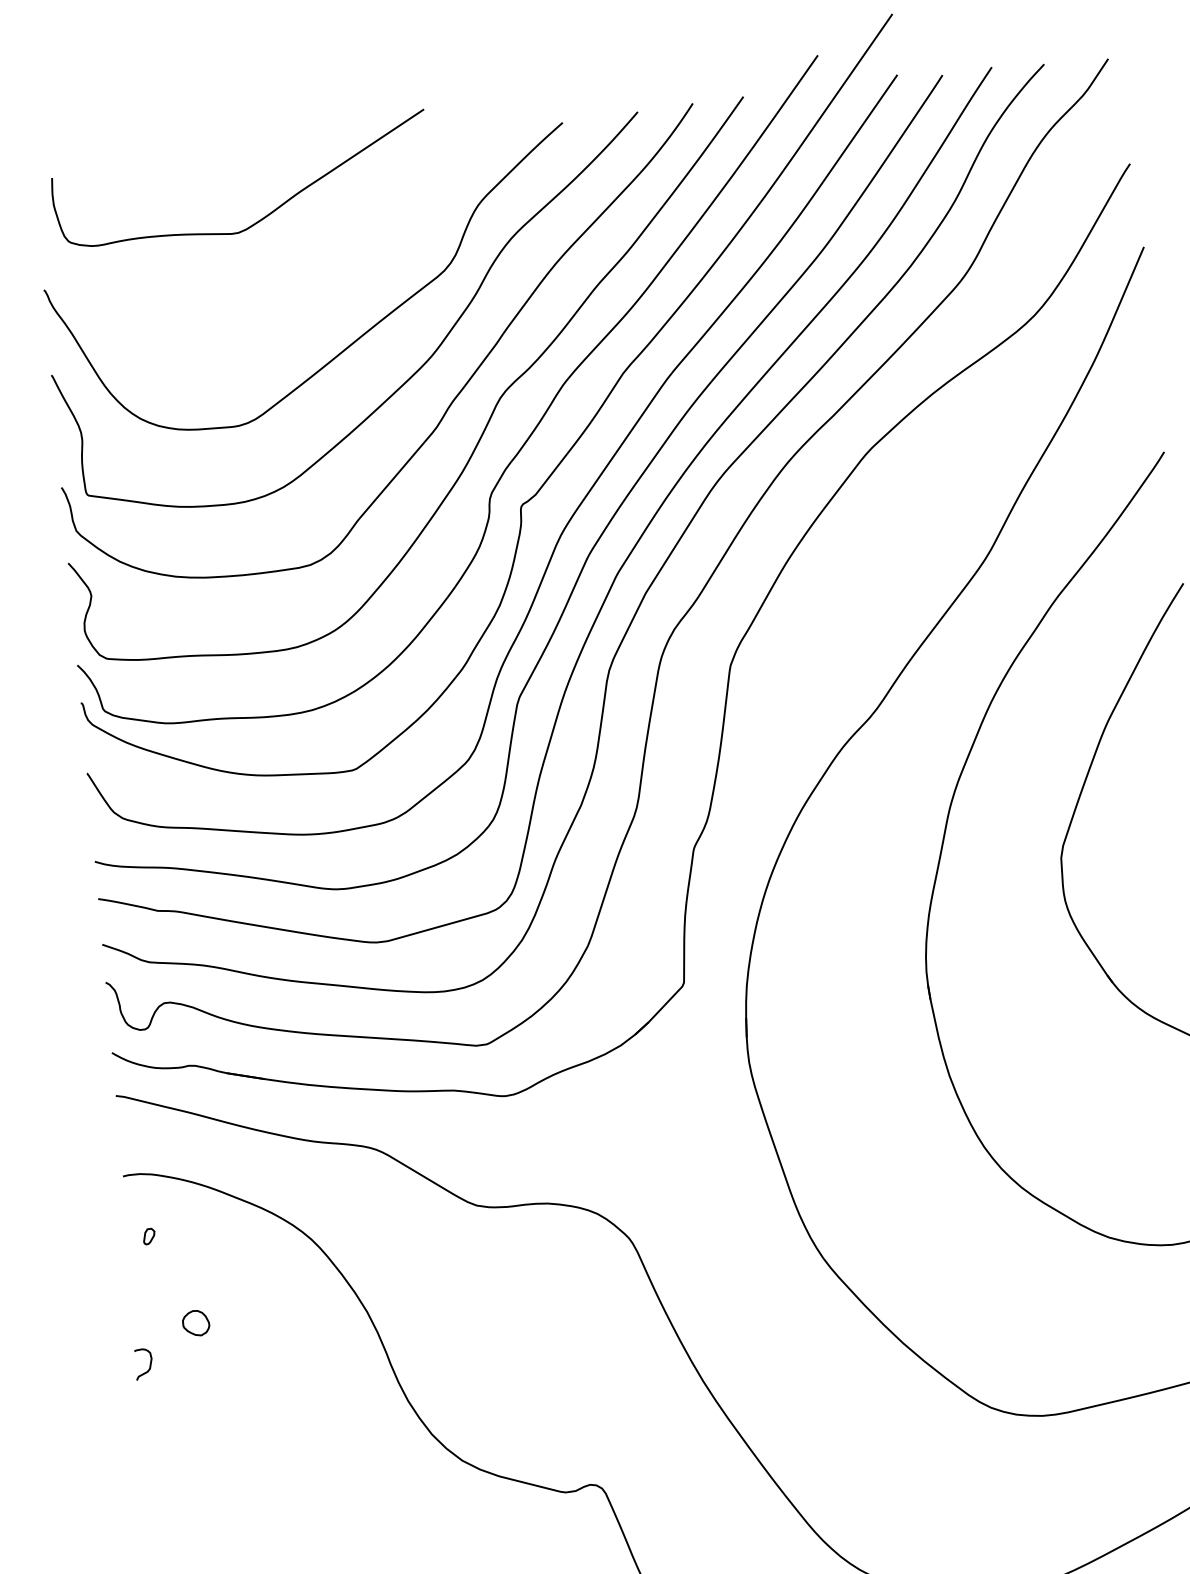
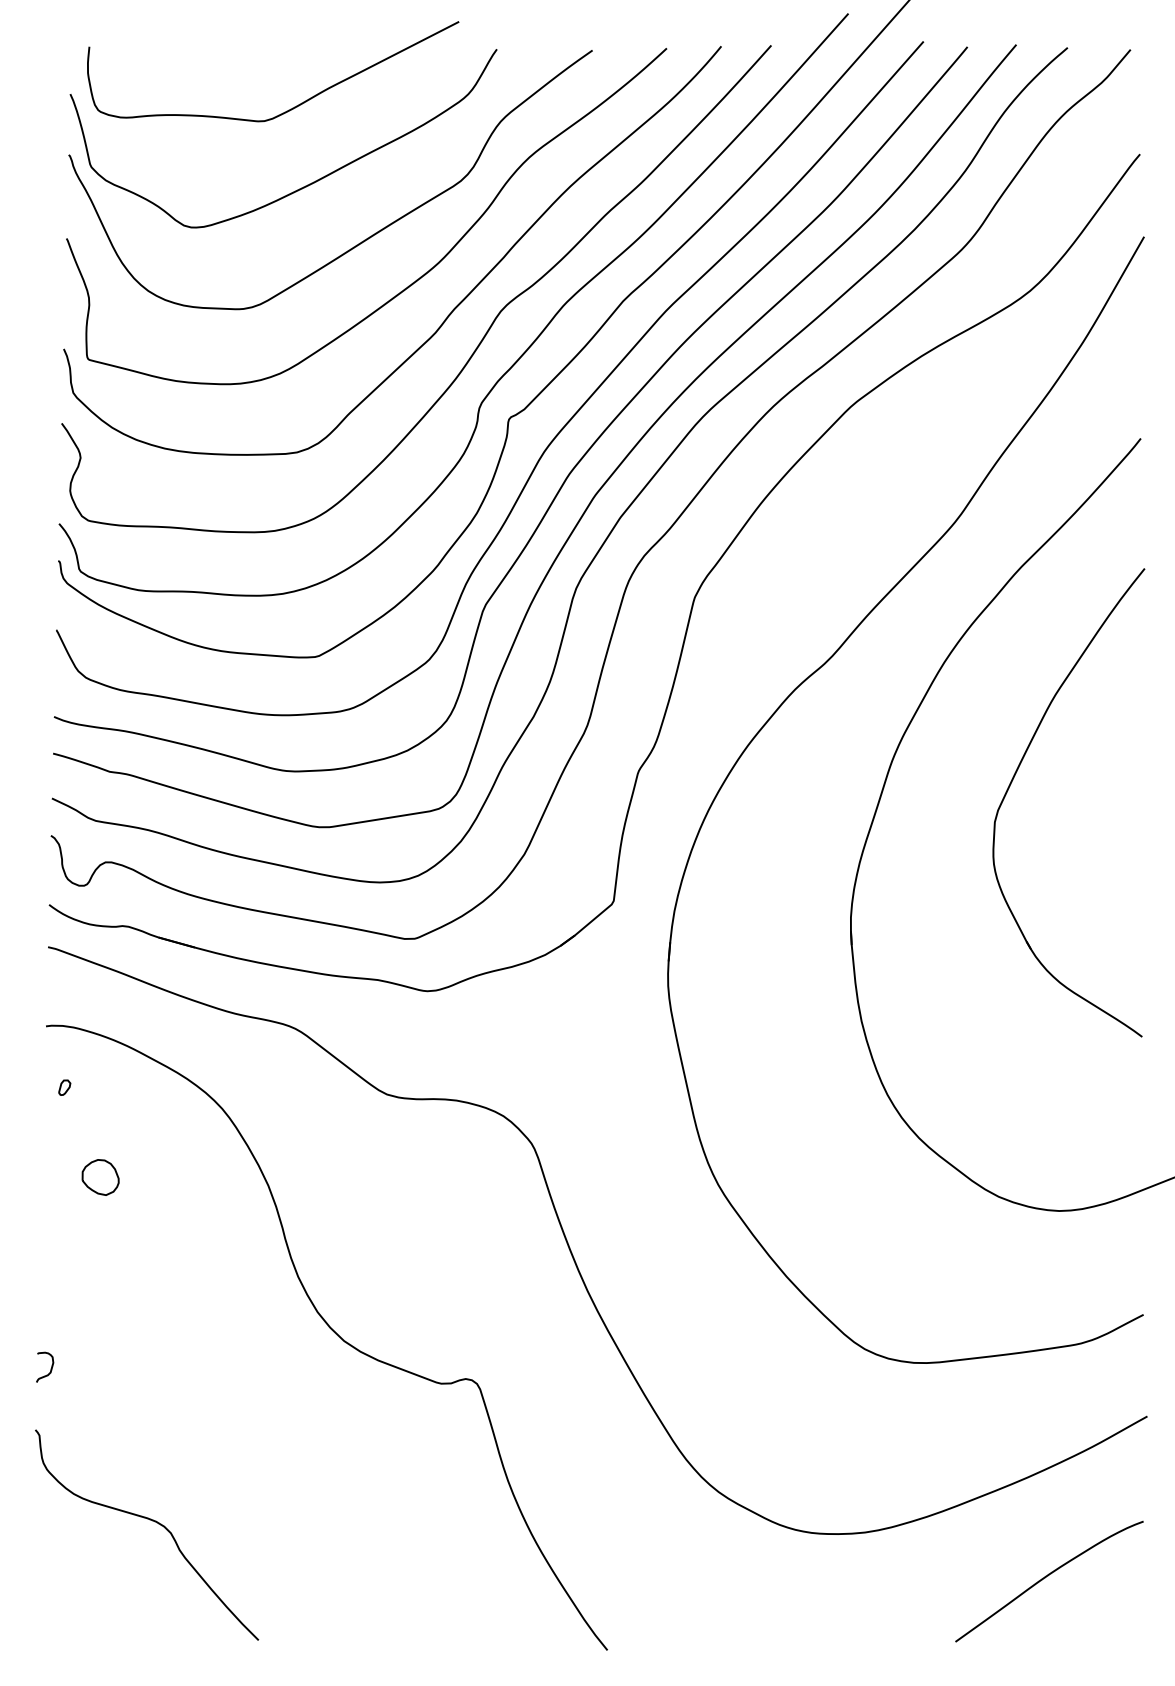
curve: (289, 292) -> (307, 184), added
part: (196, 1323) -> (100, 1177), size x1.43
curve: (149, 1364) -> (50, 1368), moved

